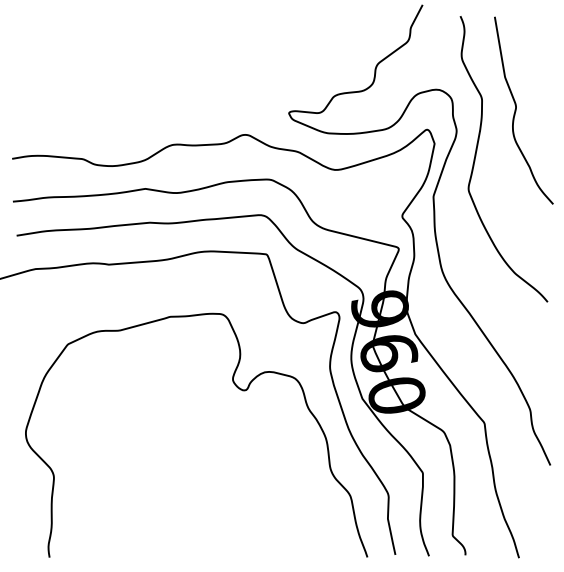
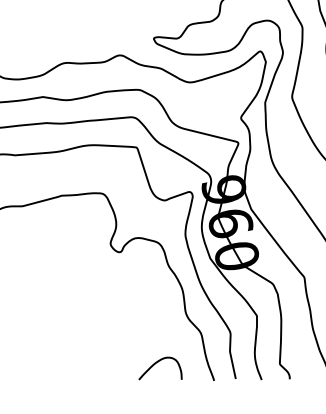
curve: (291, 535) -> (155, 364), added

